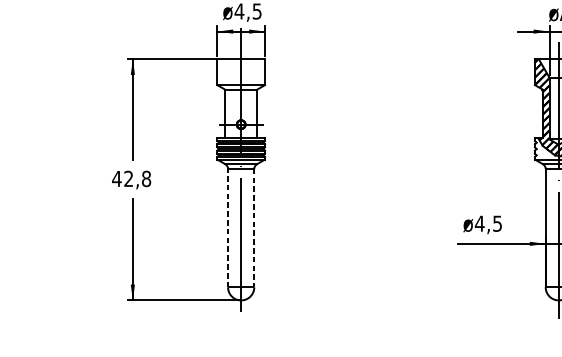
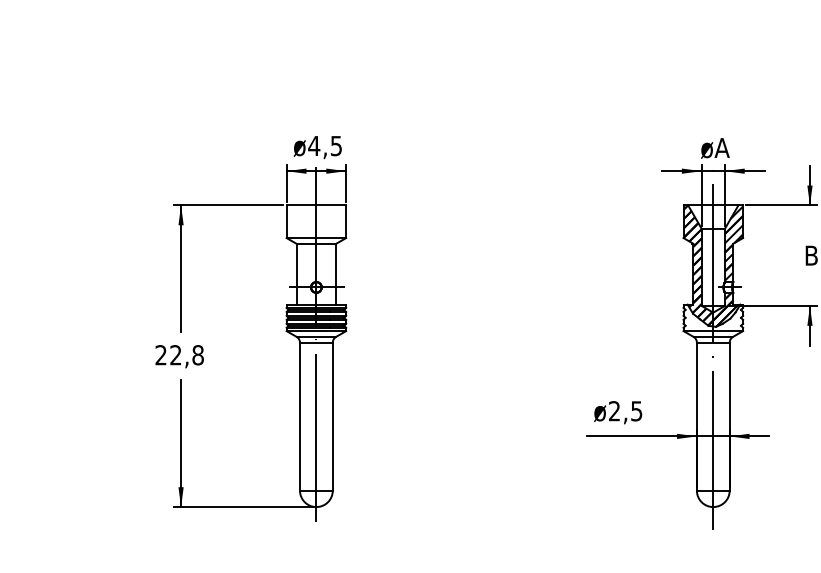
text: (117, 179) -> (161, 355), 42,8 -> 22,8
text: (479, 223) -> (614, 411), 4,5 -> 2,5
line: (228, 227) -> (300, 416), dashed -> solid
line: (254, 228) -> (332, 417), dashed -> solid

